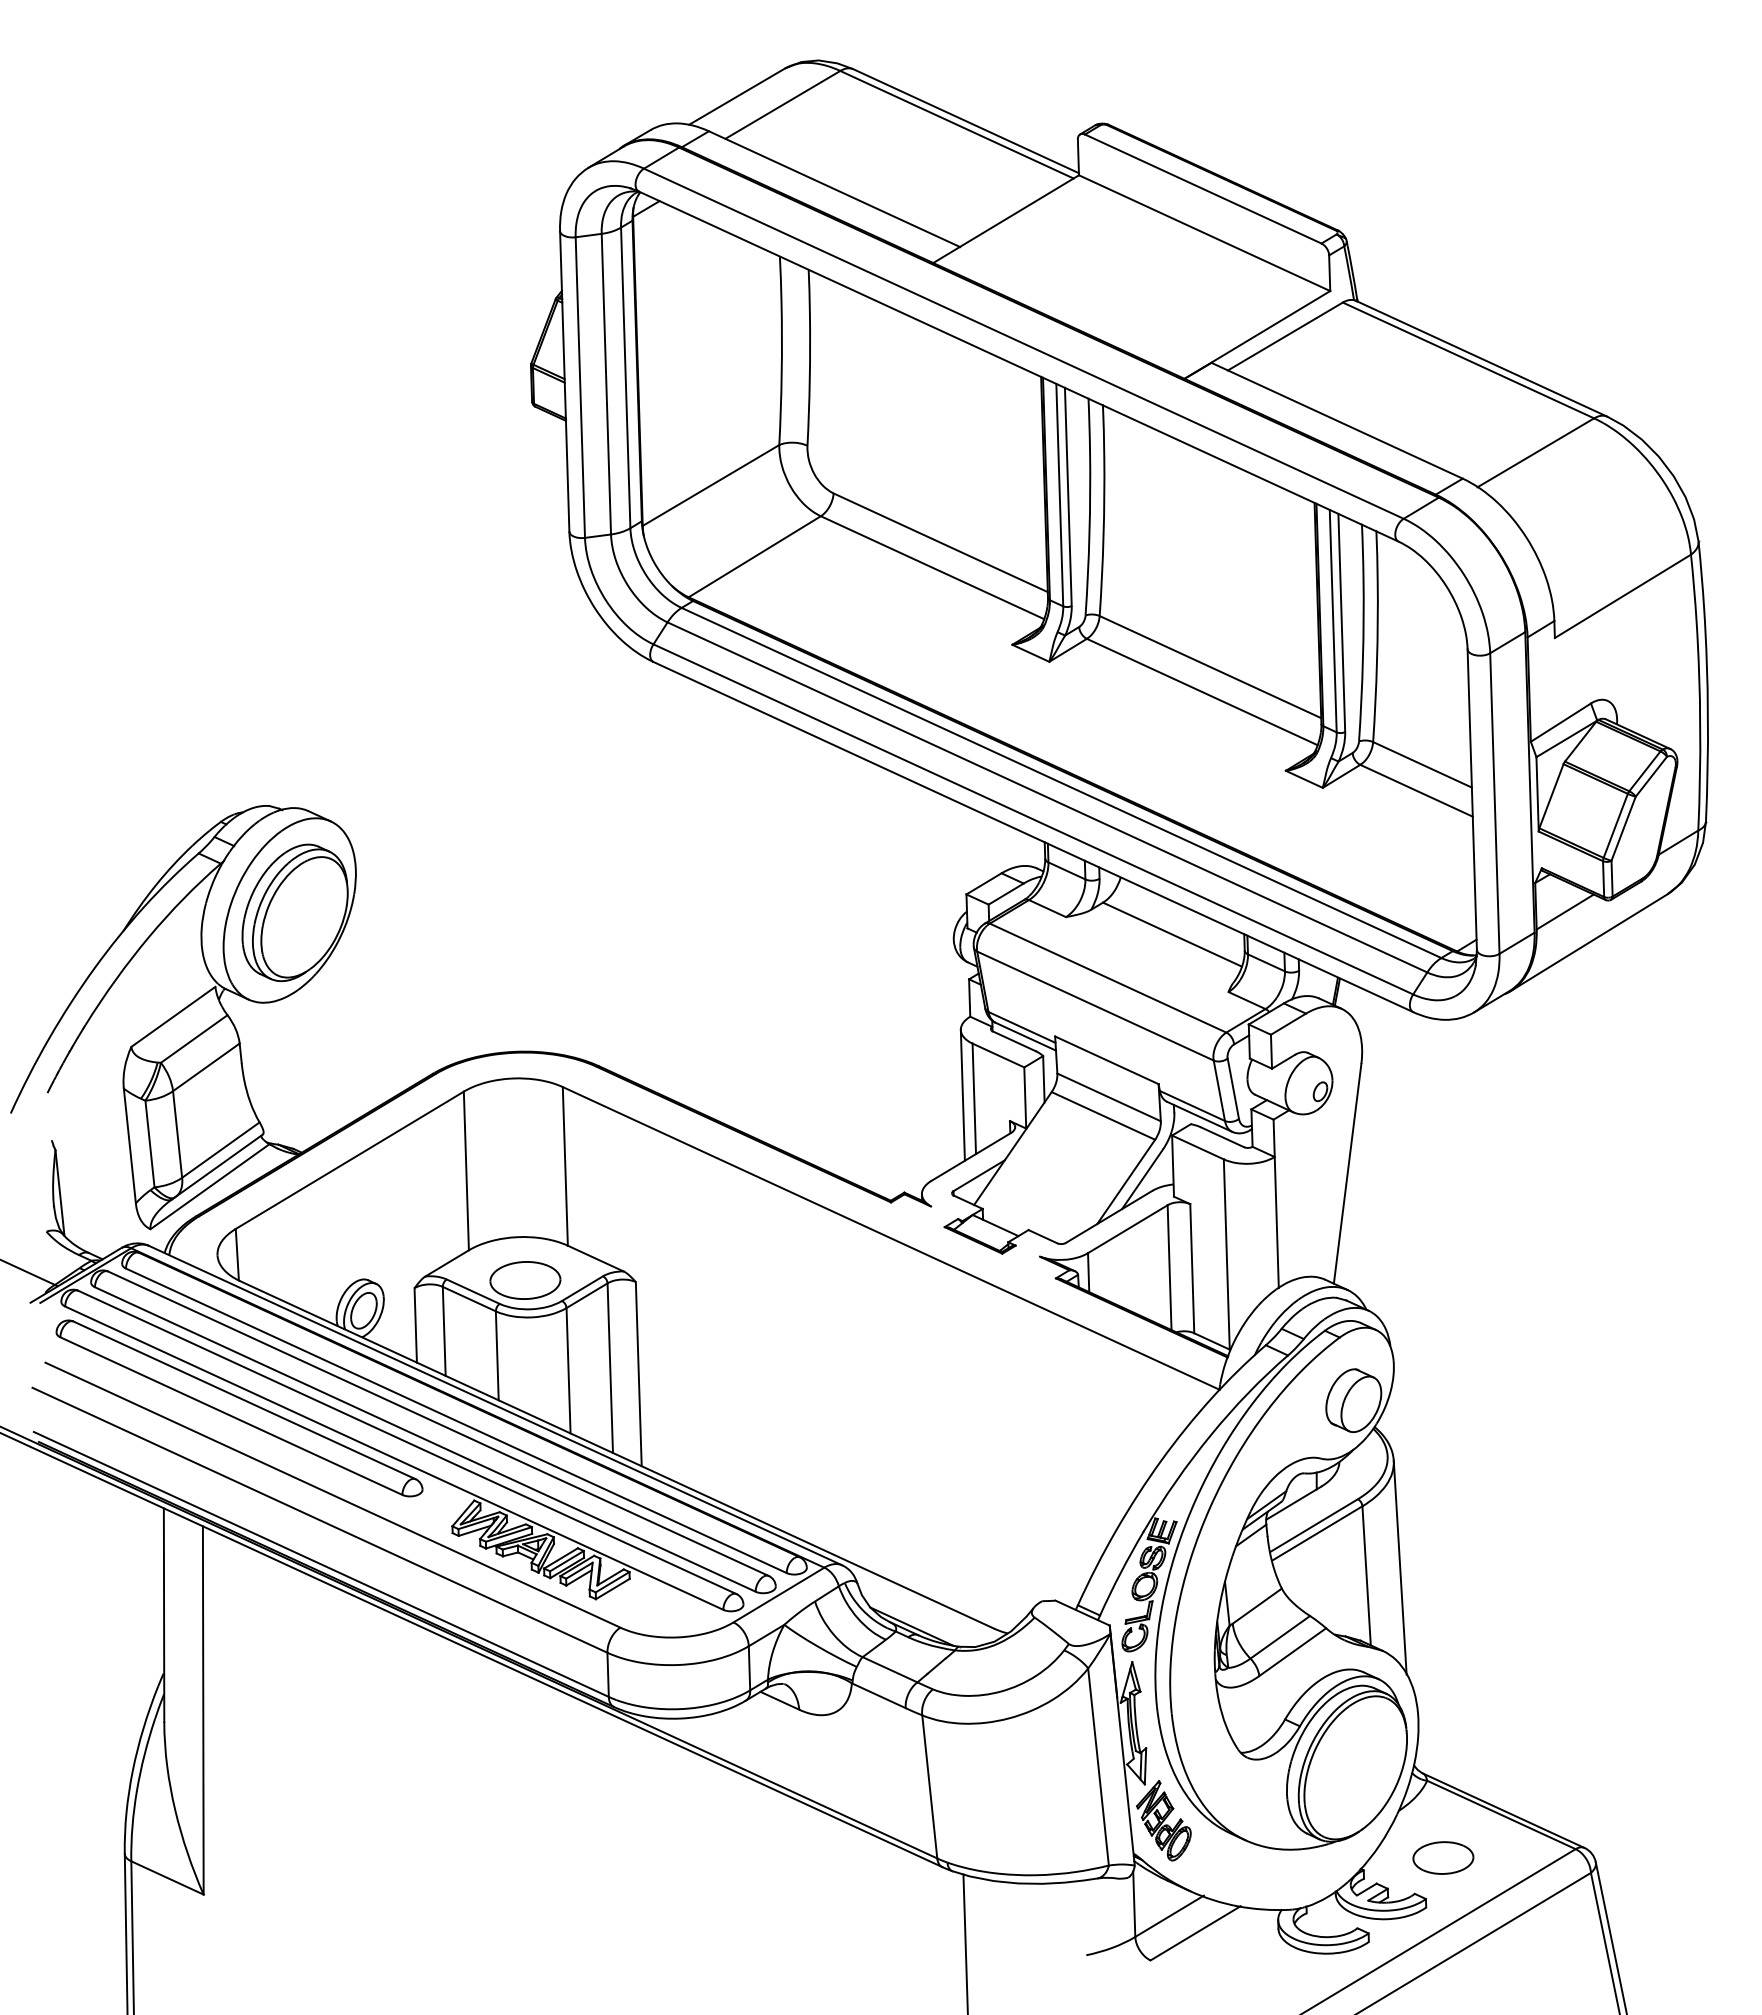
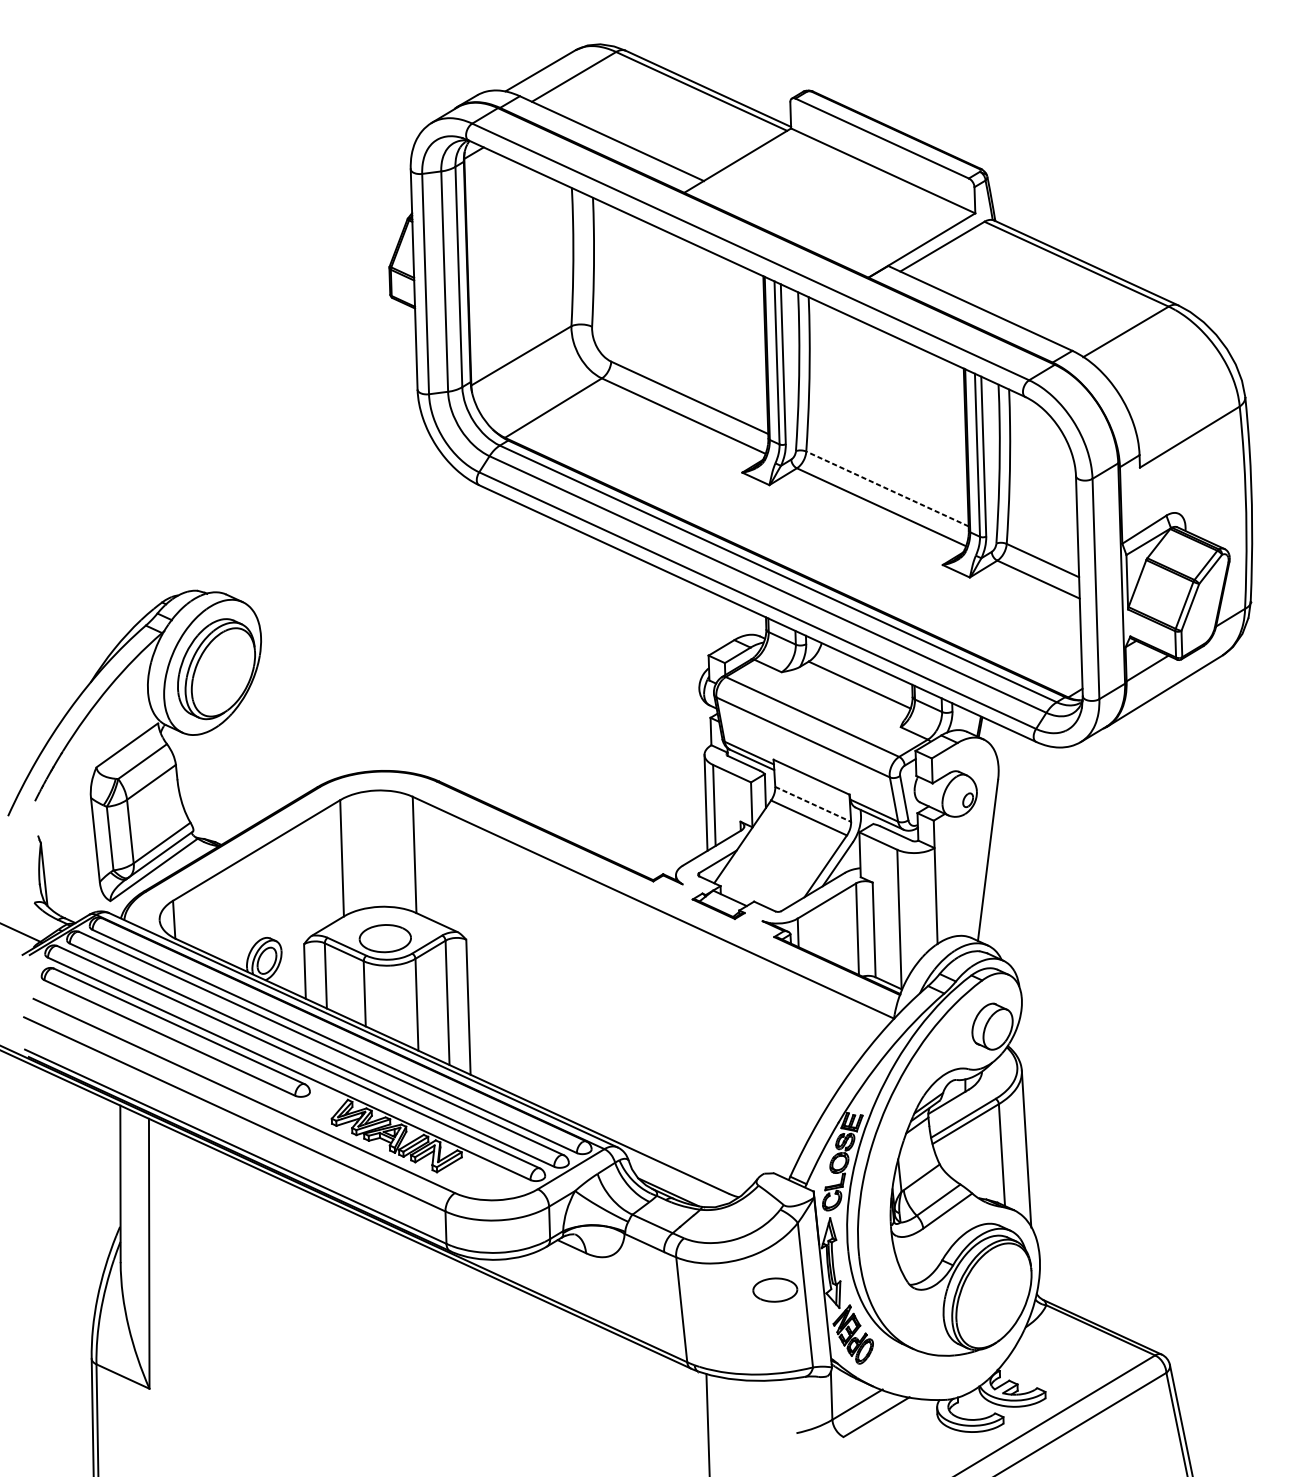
line: (1210, 667) -> (887, 489), solid -> dashed
line: (1109, 1097) -> (813, 804), solid -> dashed
part: (1443, 1857) -> (775, 1289), moved

